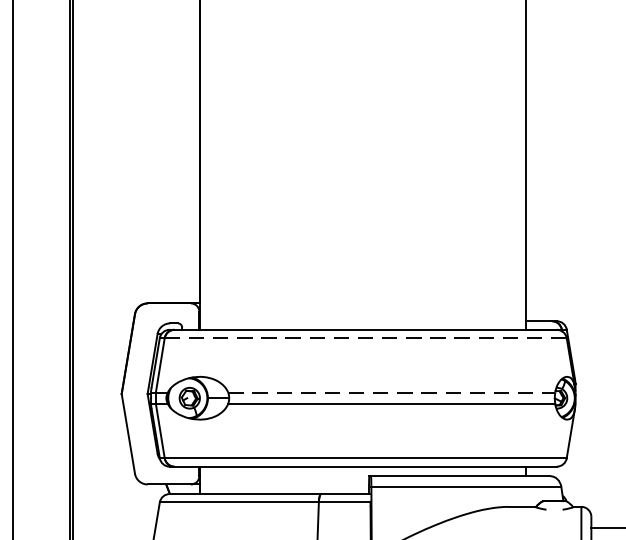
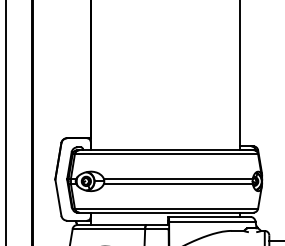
line: (365, 339) -> (166, 154), dashed -> solid
line: (392, 391) -> (178, 178), dashed -> solid

